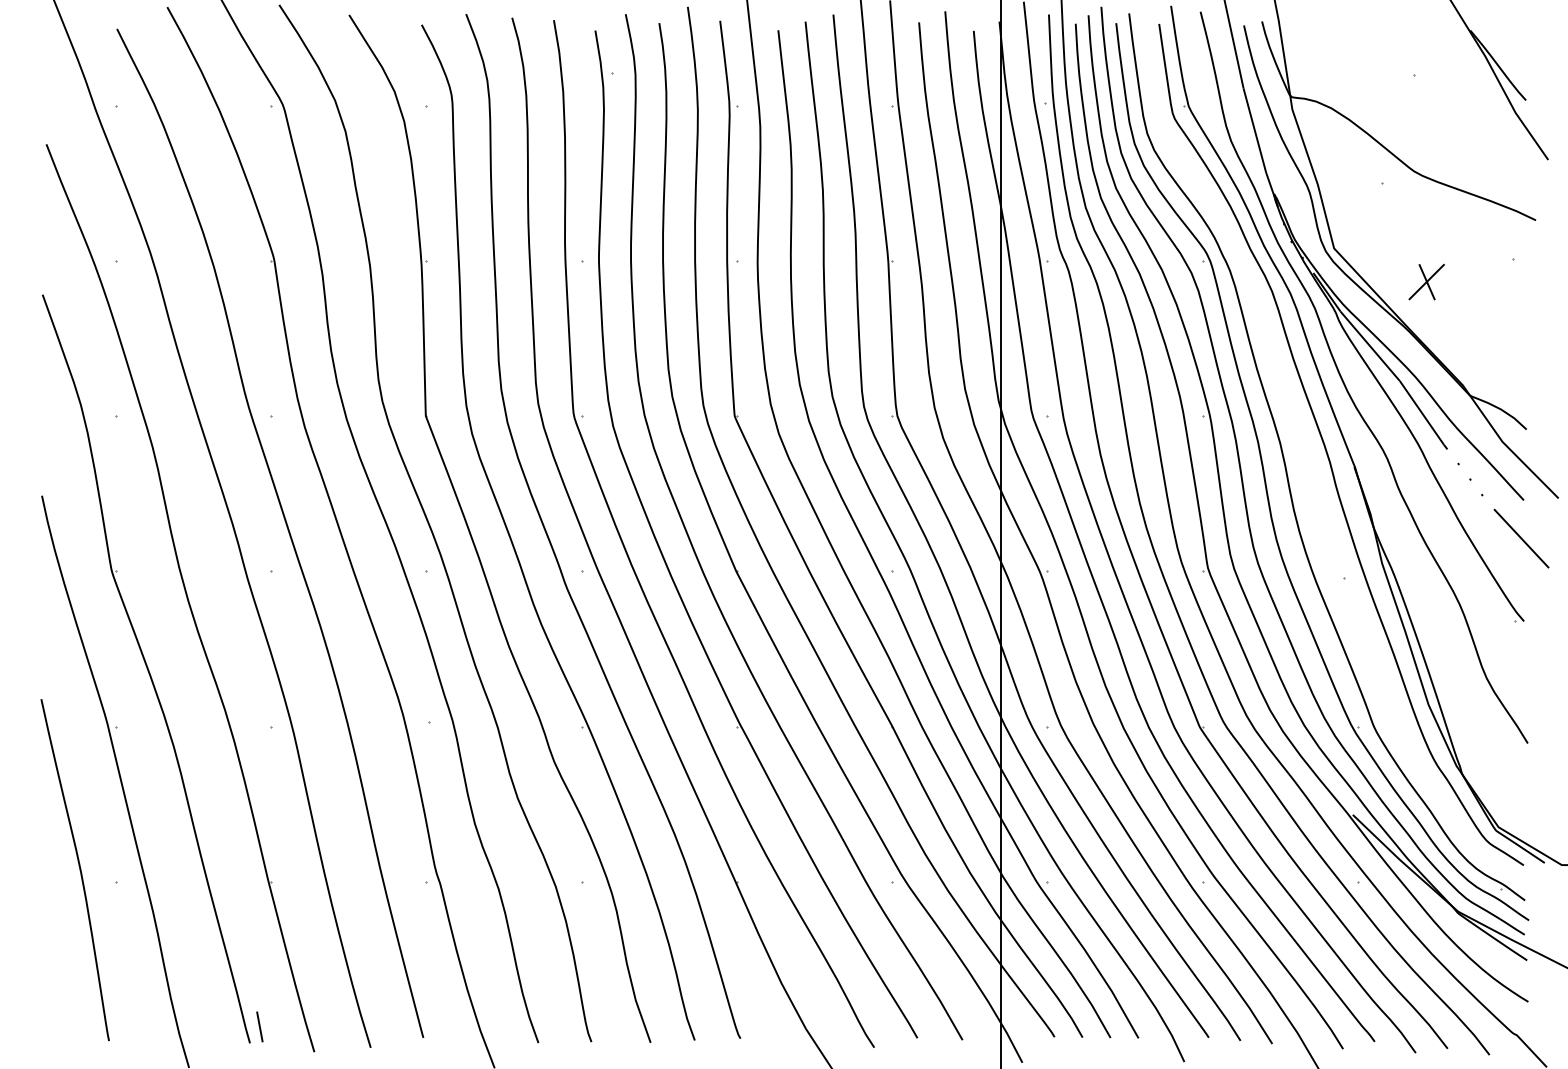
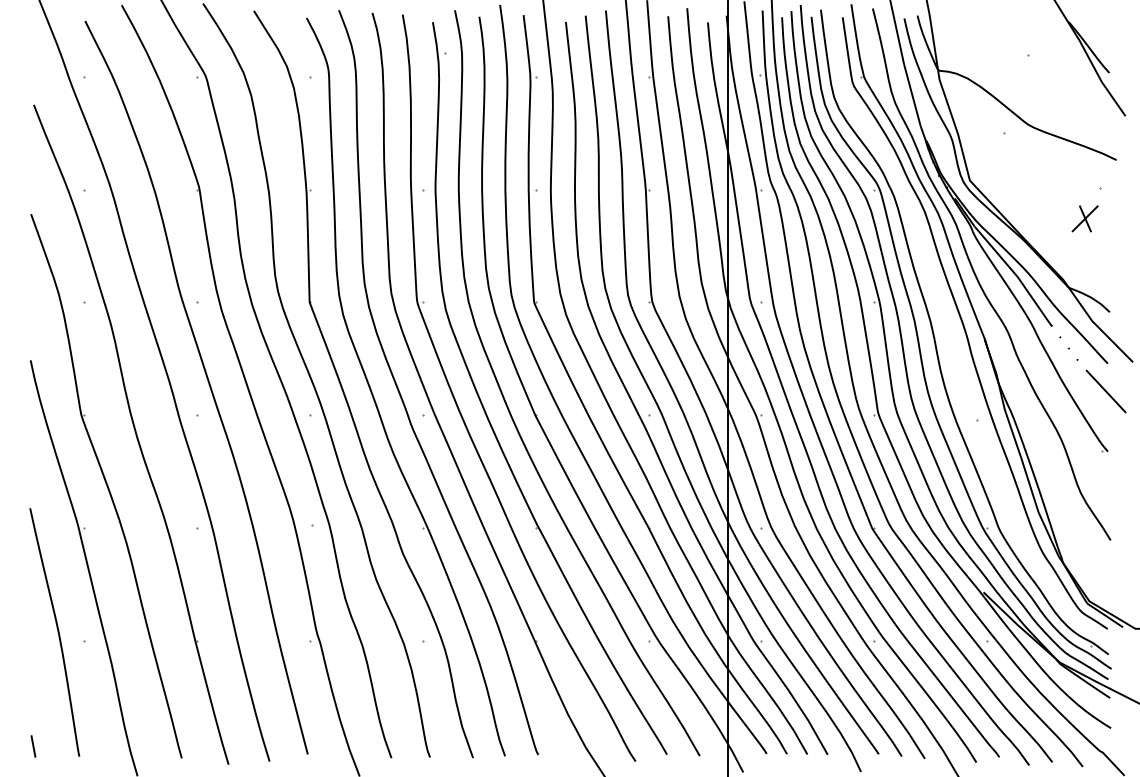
part: (1426, 281) -> (1085, 218), moved
line: (259, 1026) -> (33, 746), moved

